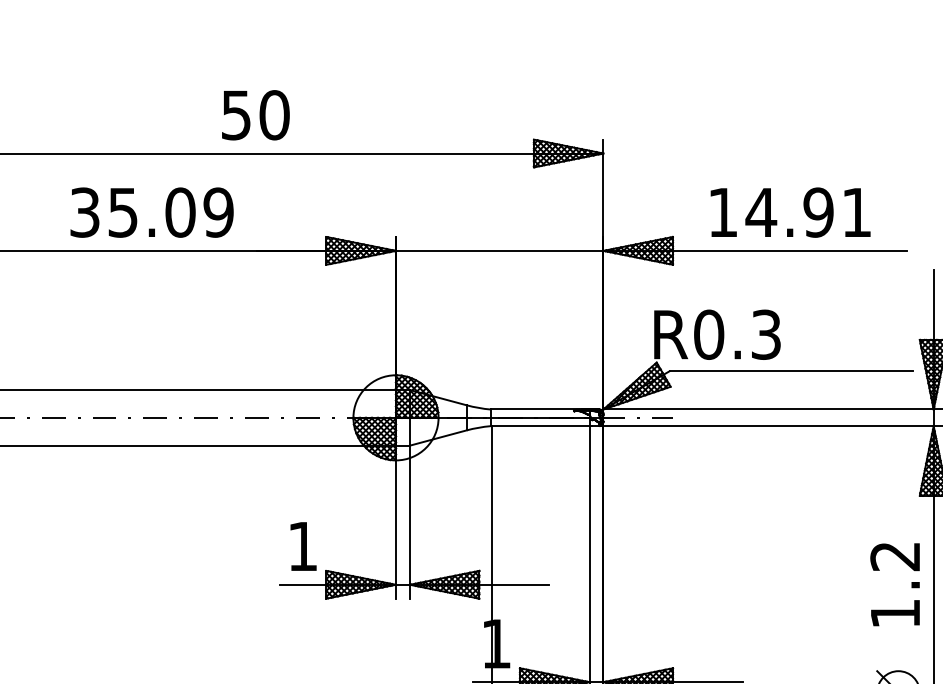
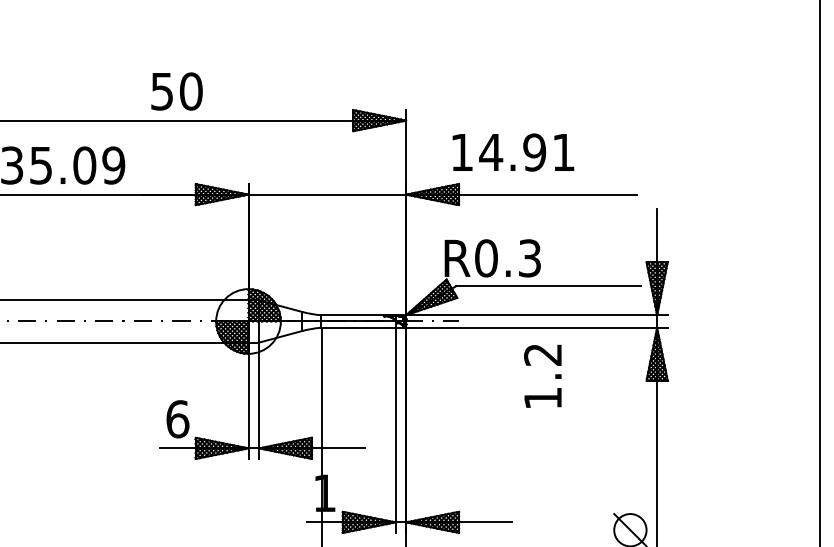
text: (255, 115) -> (176, 91), moved
text: (790, 212) -> (513, 152), moved
text: (302, 546) -> (177, 419), 1 -> 6
text: (894, 583) -> (542, 375), moved

